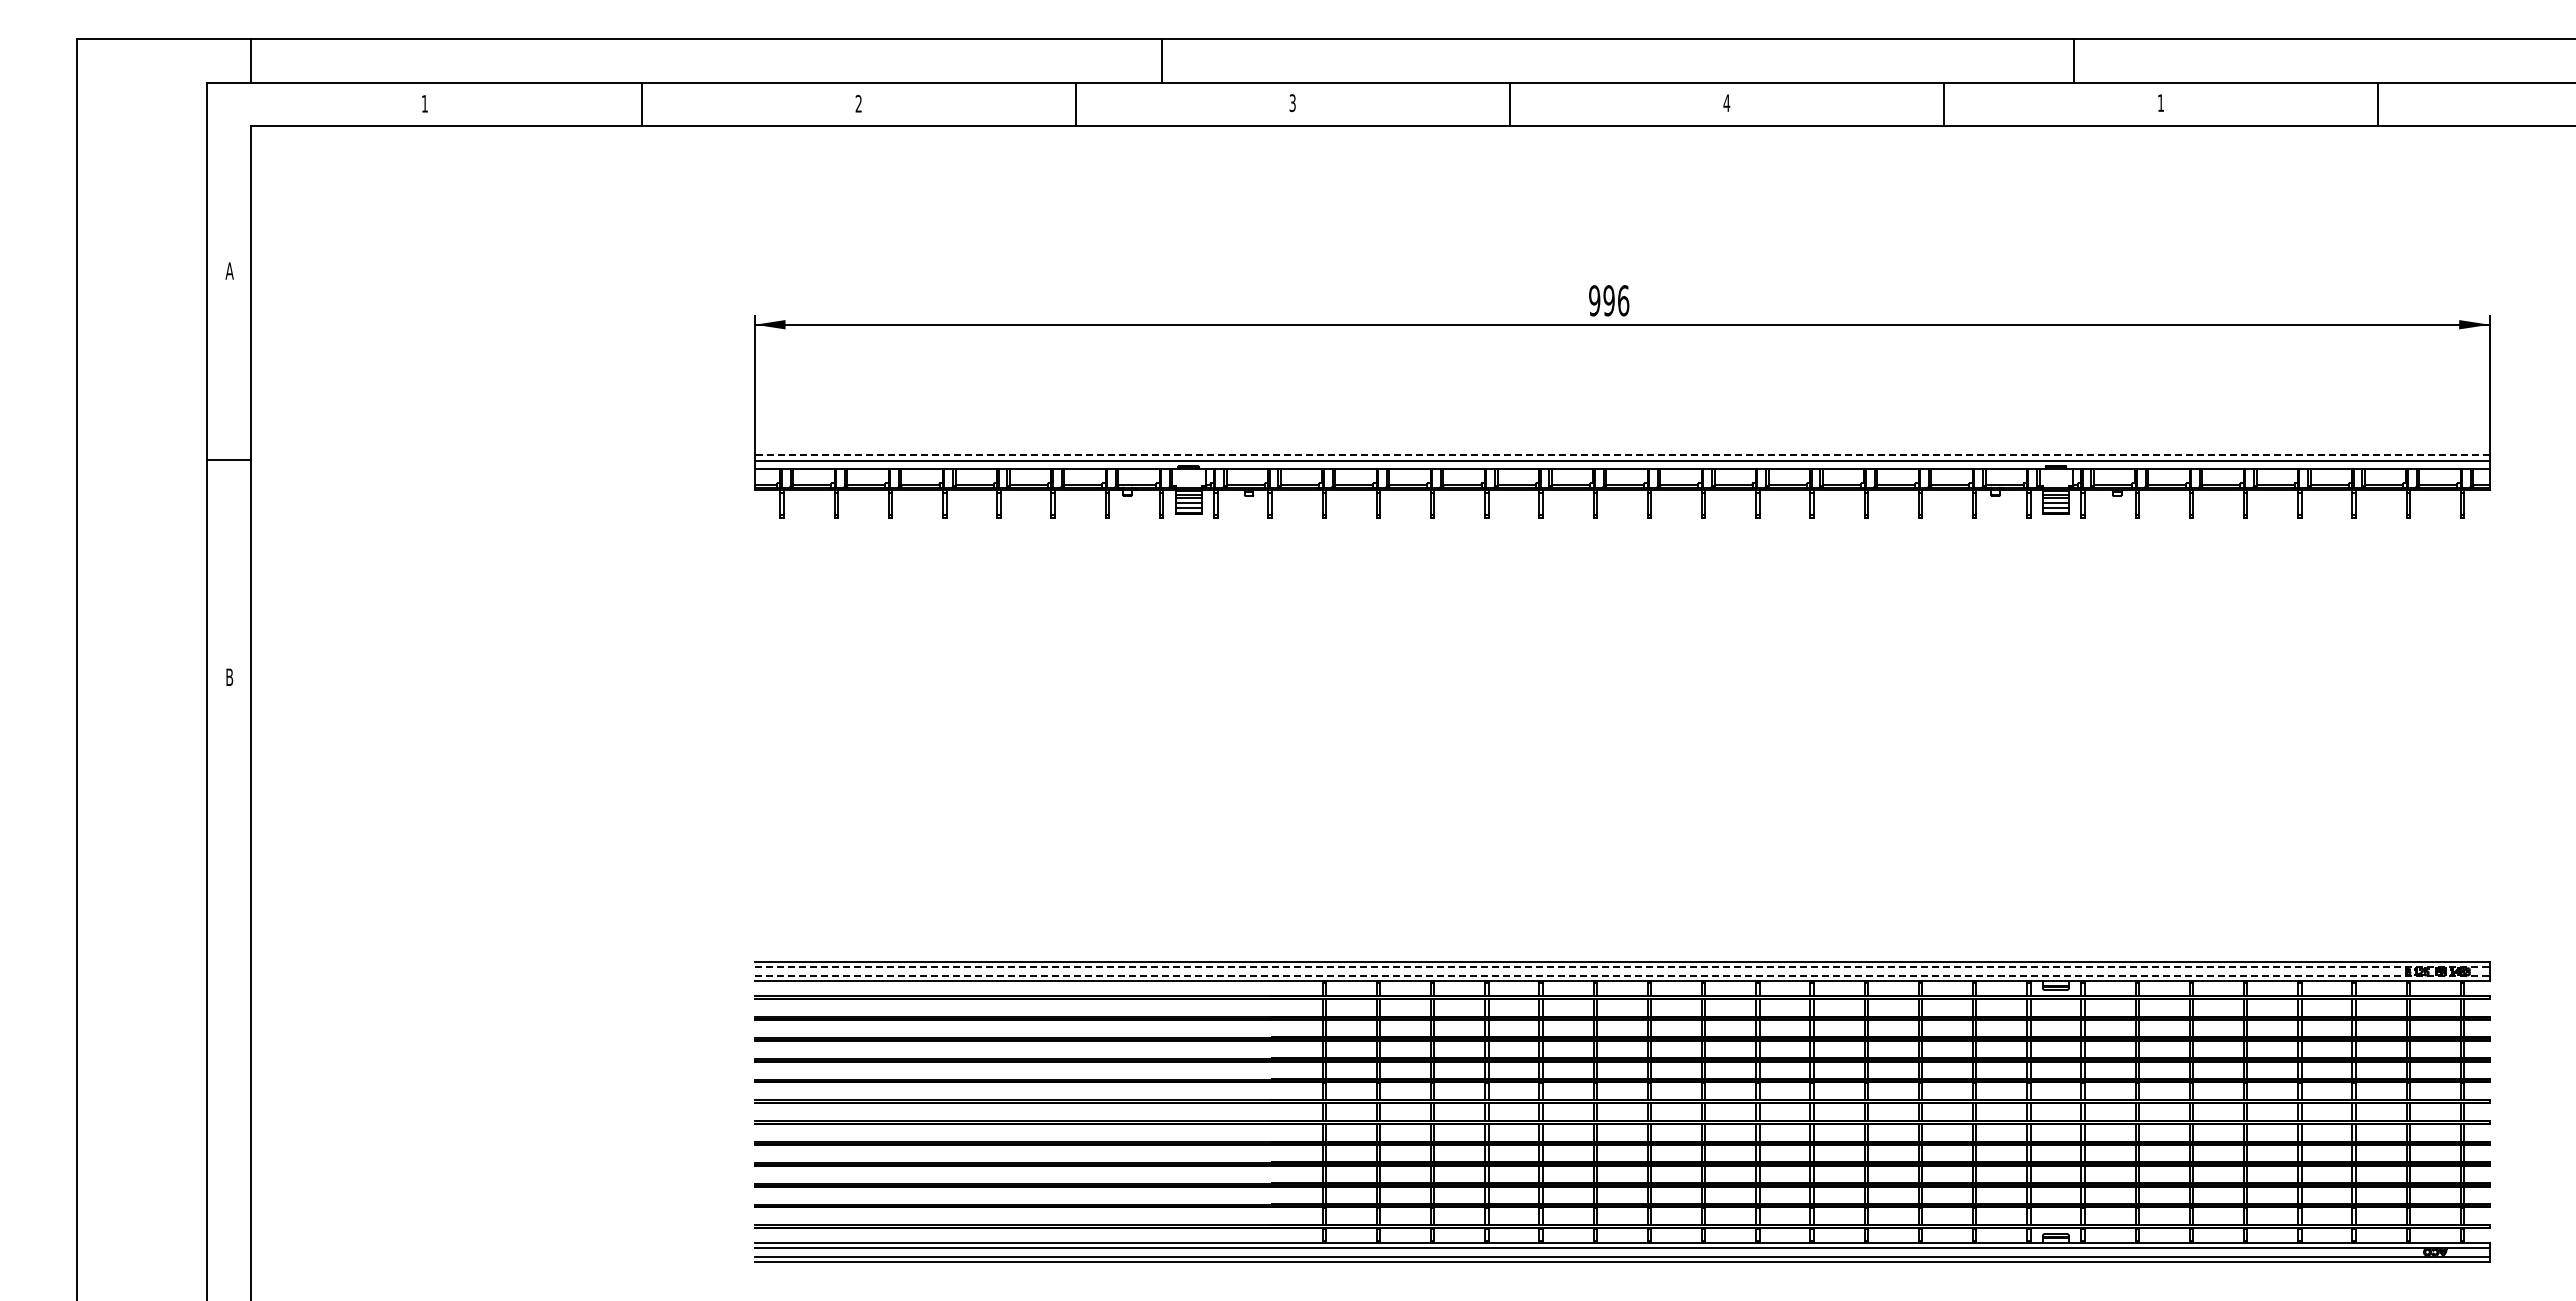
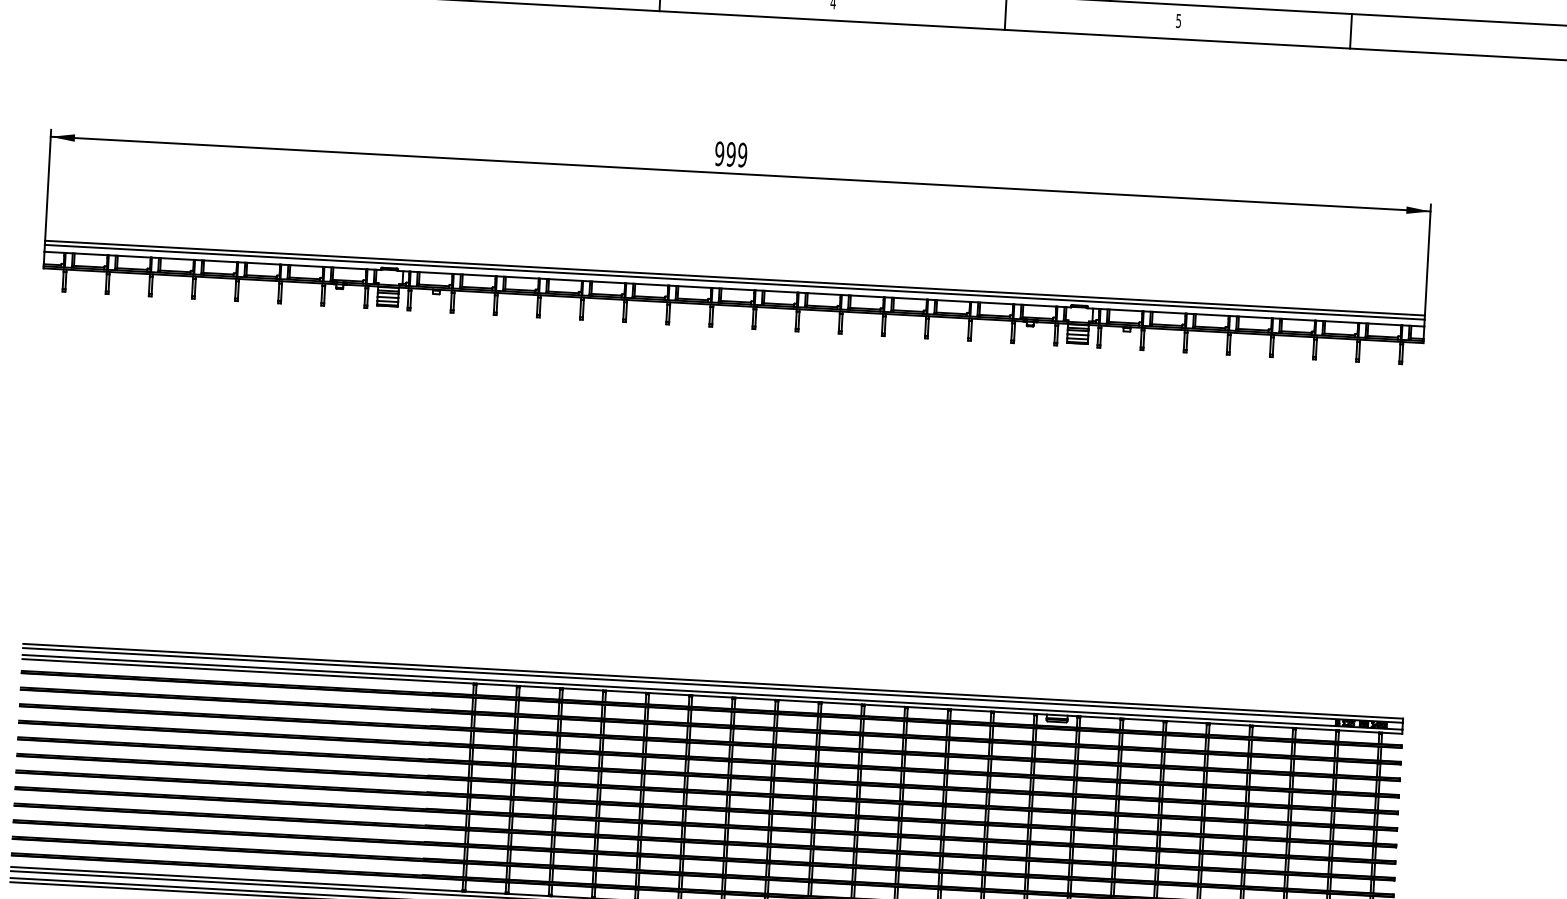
text: (2160, 103) -> (1178, 21), 1 -> 5
text: (1623, 300) -> (742, 154), 996 -> 999
line: (1621, 455) -> (734, 278), dashed -> solid
line: (1622, 967) -> (713, 685), dashed -> solid
line: (1622, 976) -> (712, 692), dashed -> solid

